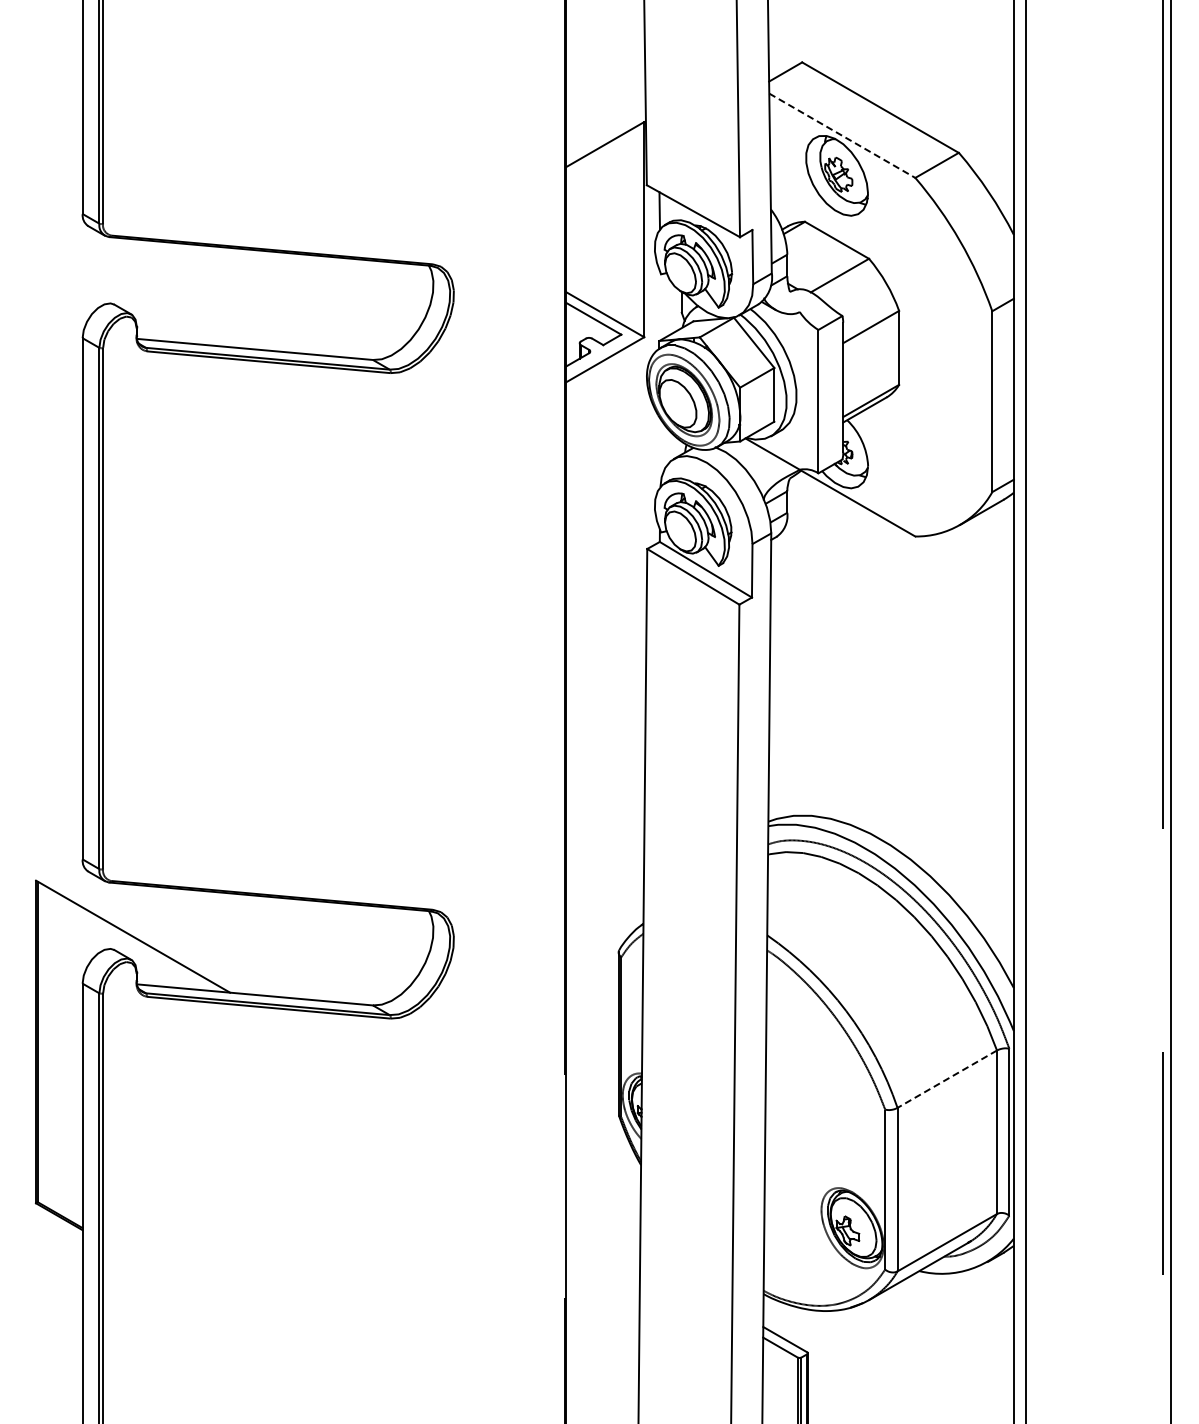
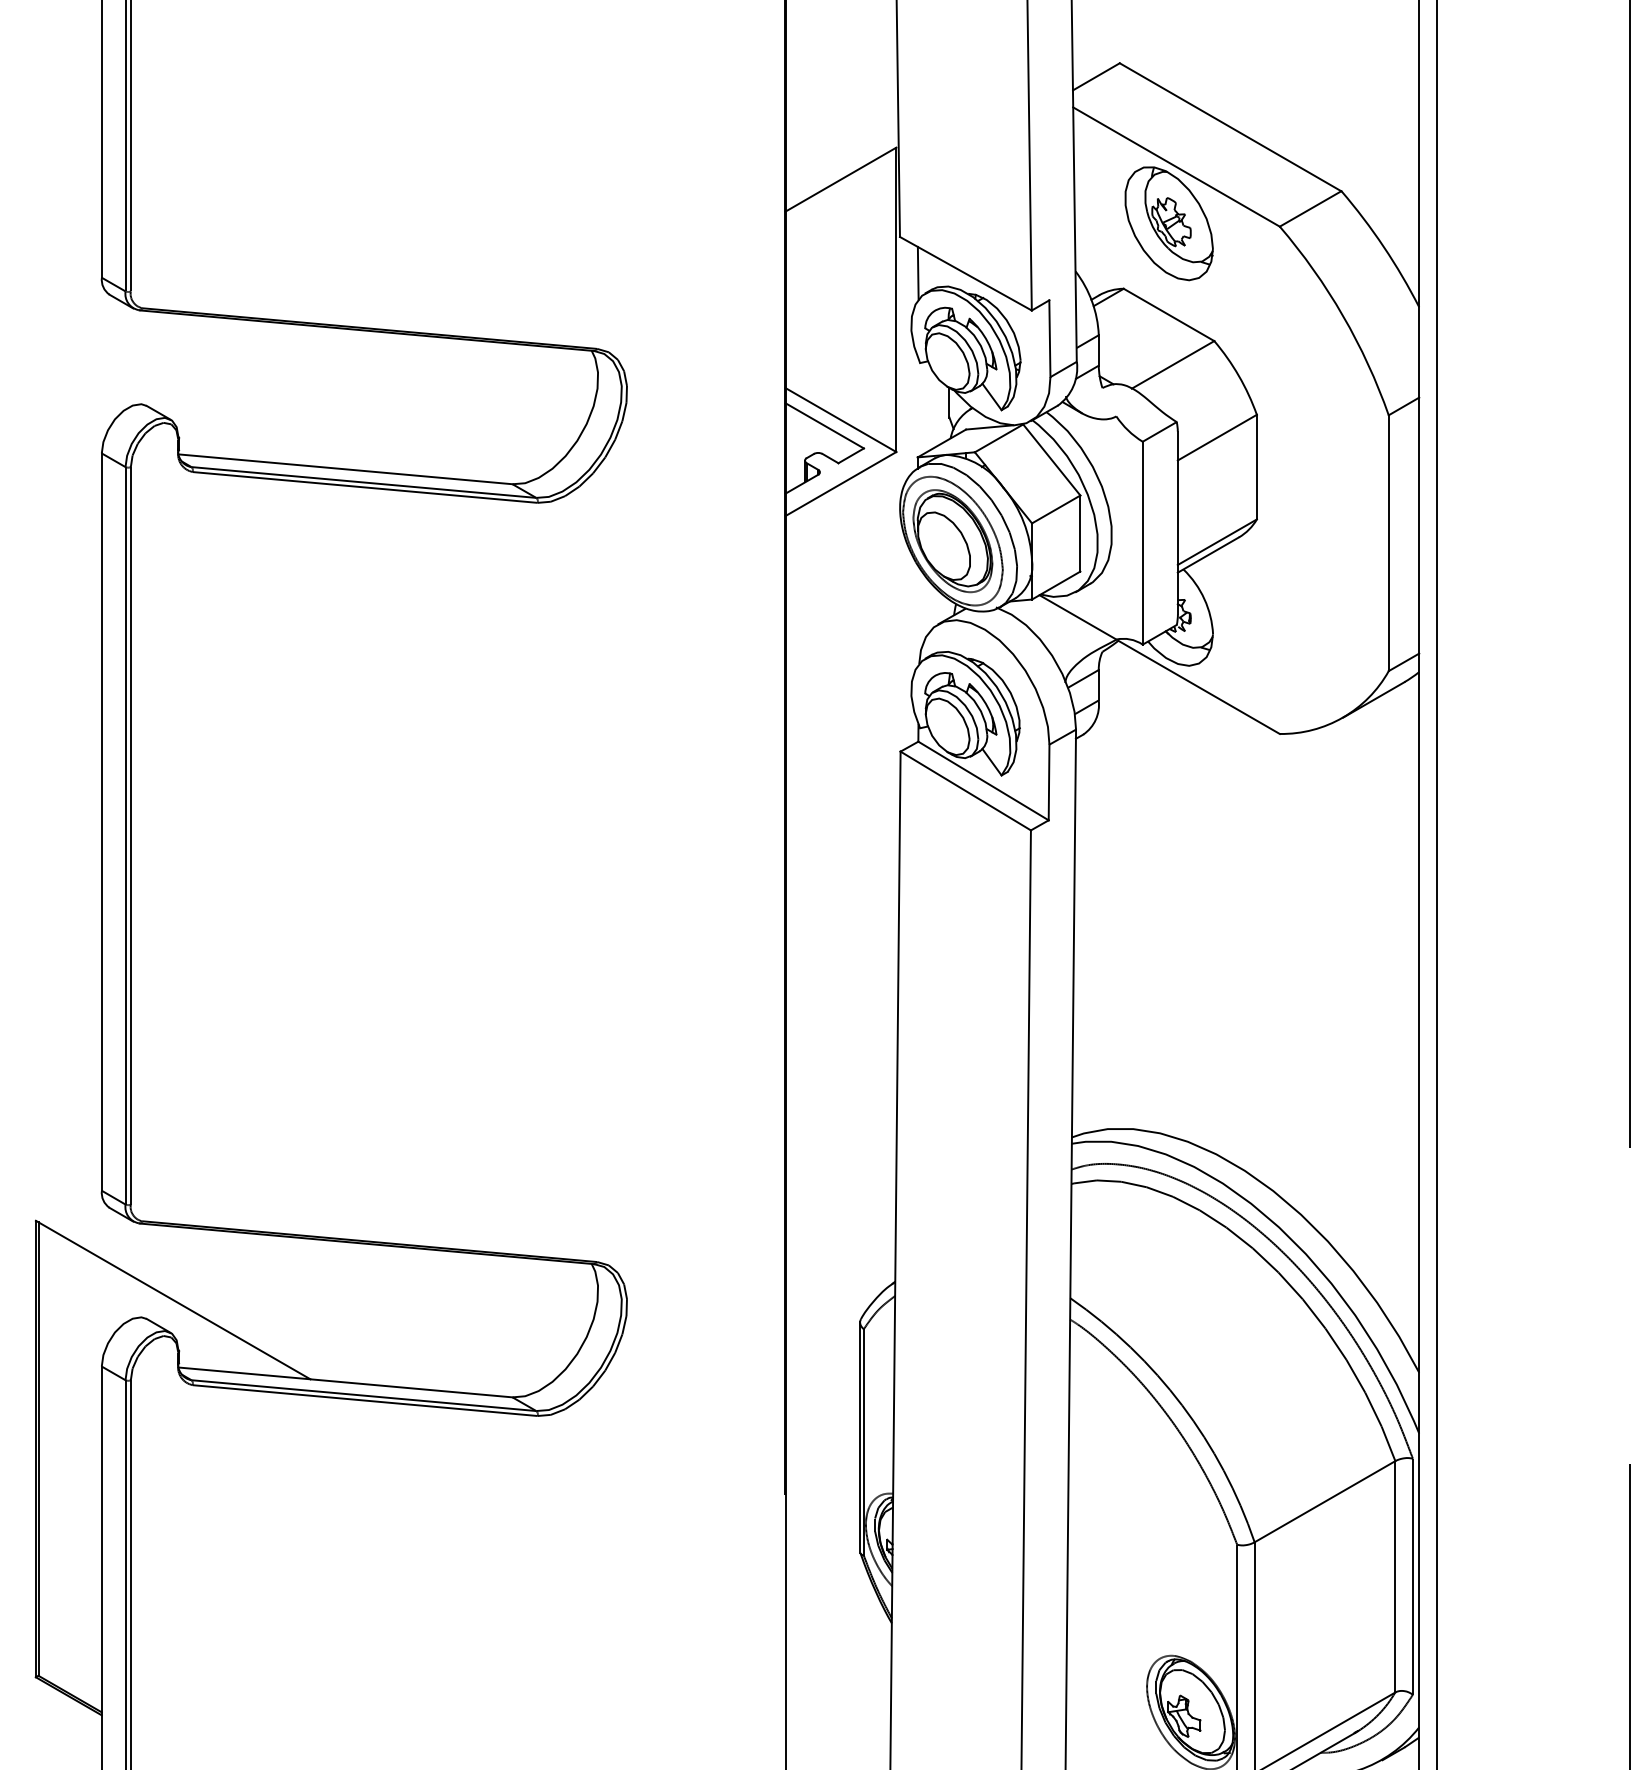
line: (842, 136) -> (1176, 168), dashed -> solid
line: (946, 1079) -> (1323, 1502), dashed -> solid

